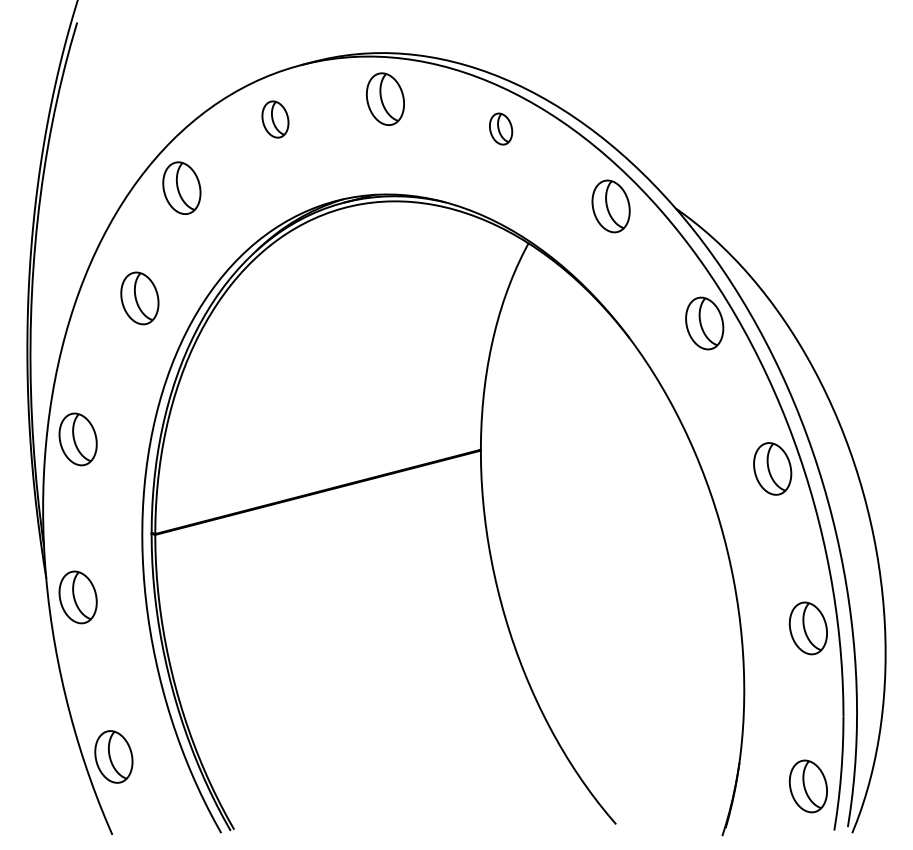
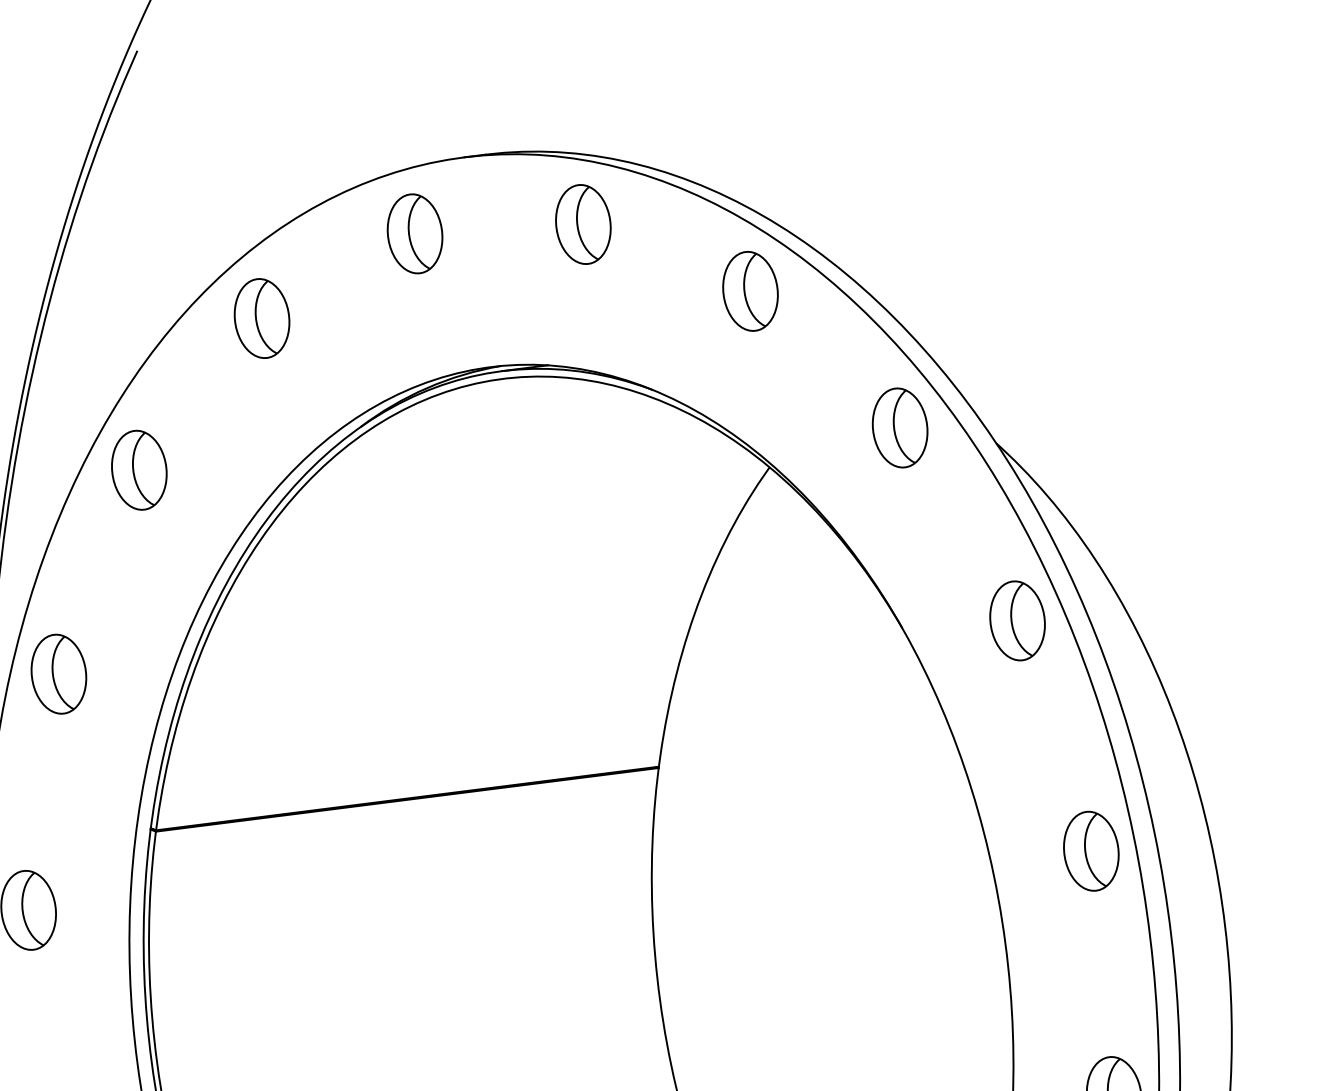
part: (275, 119) -> (415, 233), size x1.43
part: (500, 128) -> (749, 290), size x1.67
part: (139, 298) -> (138, 470), moved

